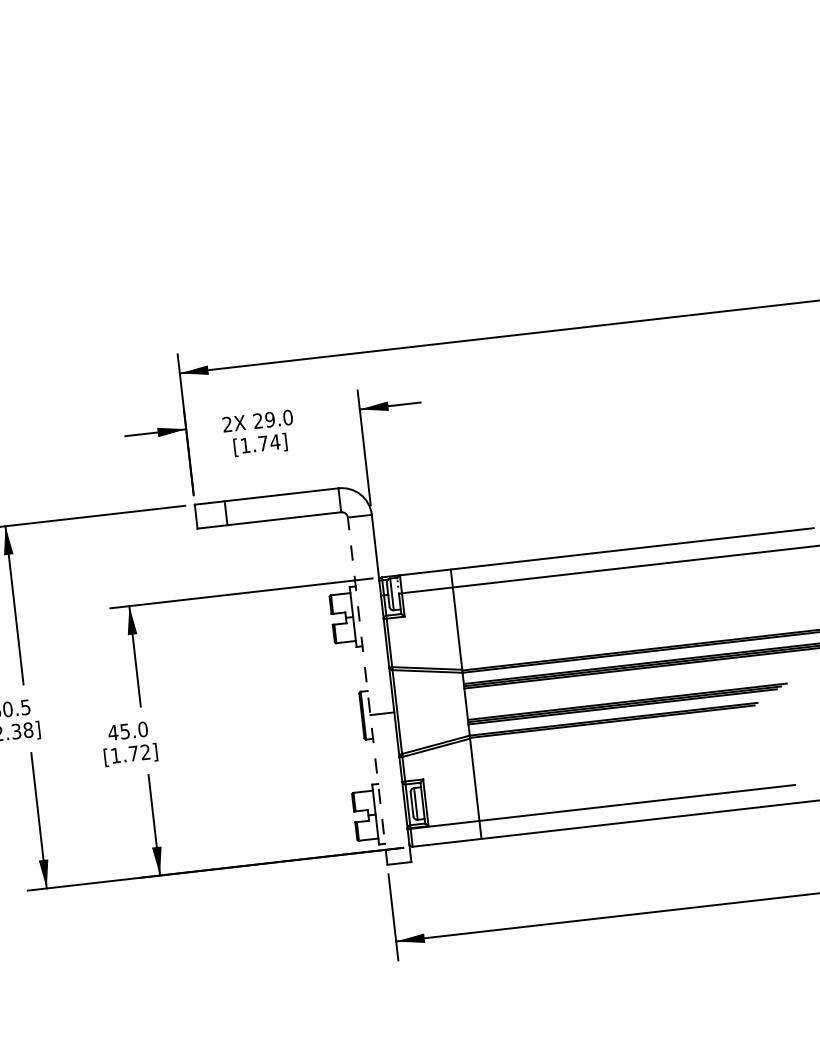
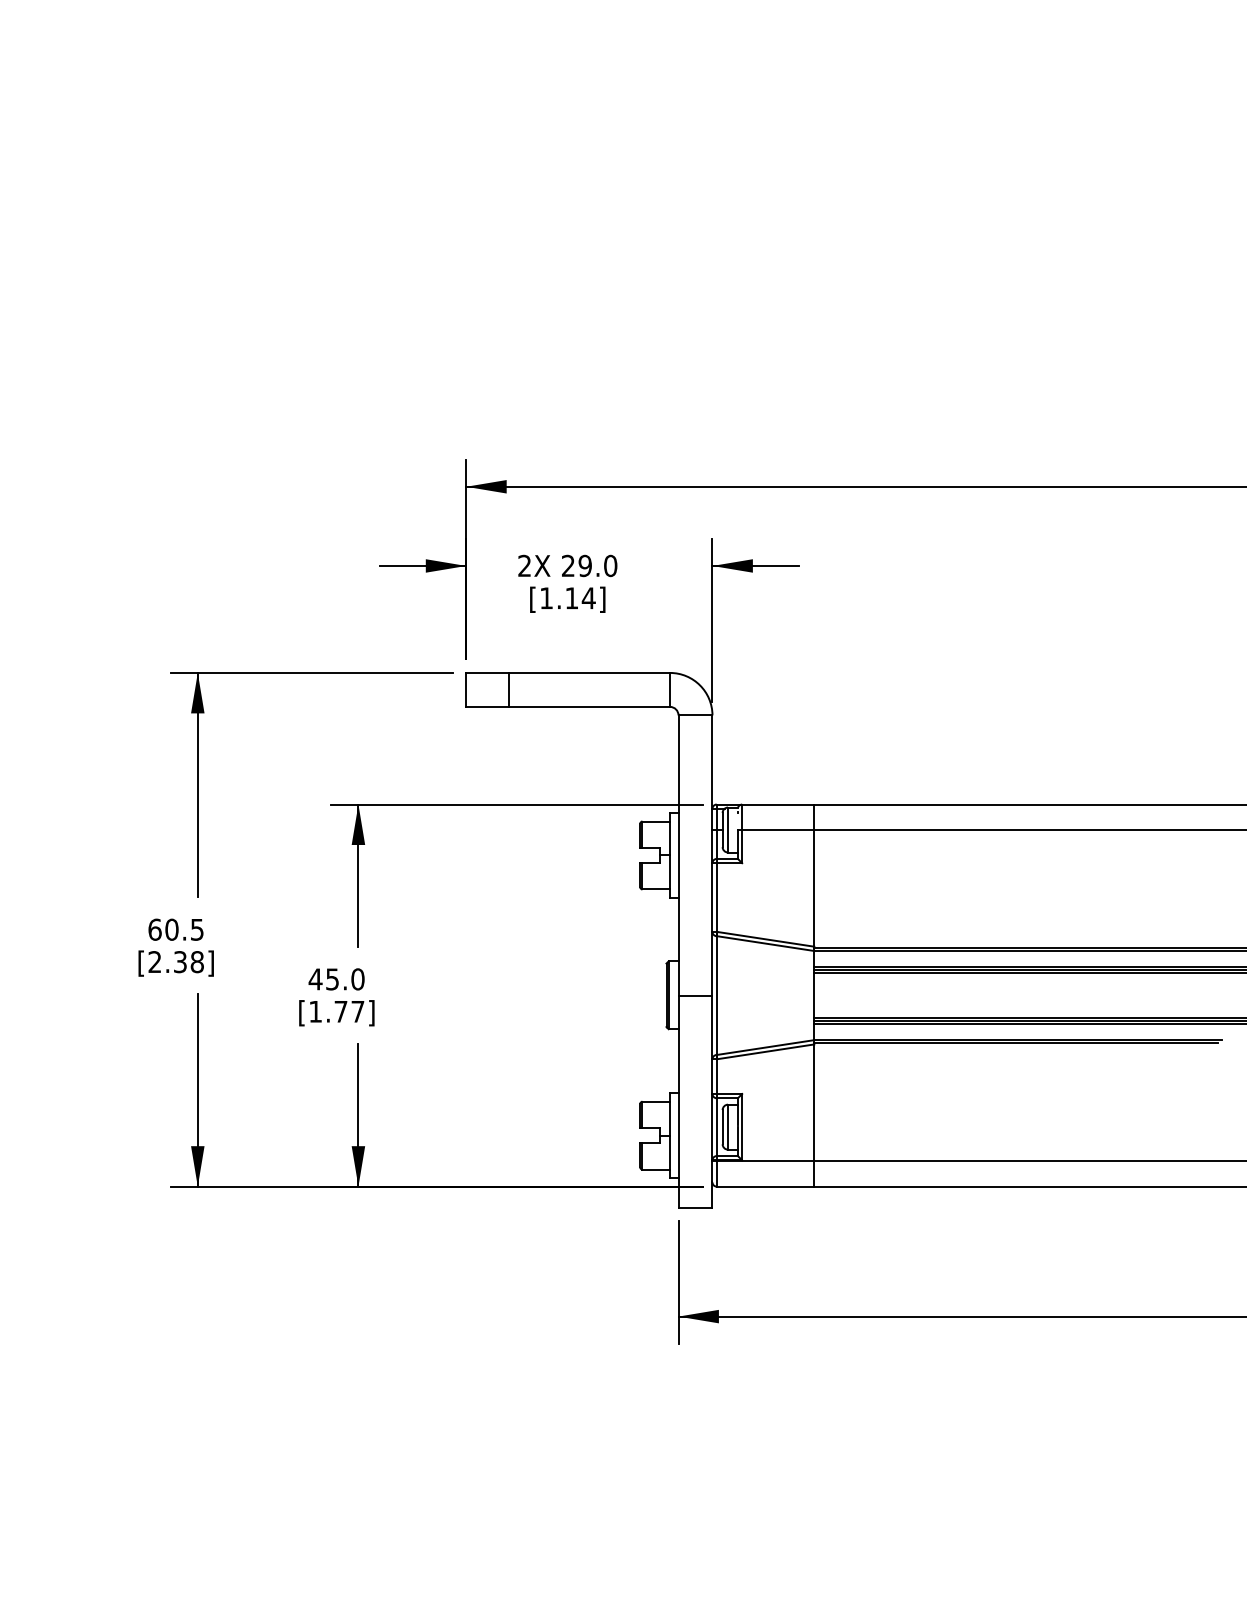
text: (263, 443) -> (571, 598), [1.74] -> [1.14]
line: (367, 691) -> (678, 961), dashed -> solid
text: (145, 752) -> (357, 1011), [1.72] -> [1.77]

